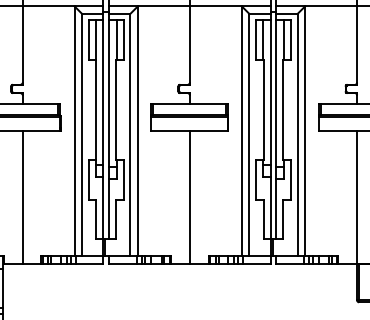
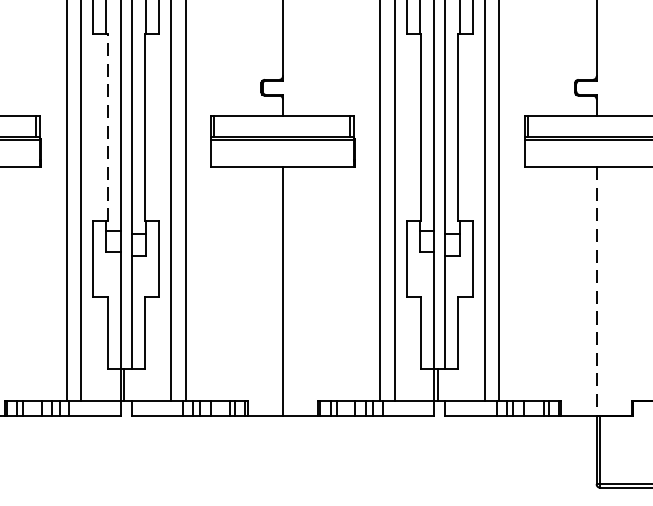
line: (96, 110) -> (107, 128), solid -> dashed
line: (357, 198) -> (597, 293), solid -> dashed

